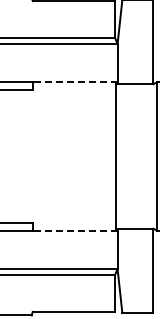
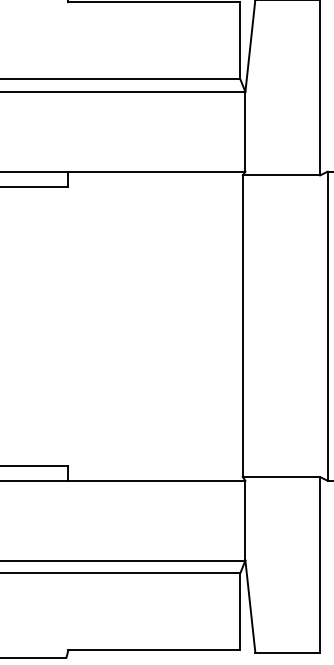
line: (74, 82) -> (155, 171), dashed -> solid
line: (74, 230) -> (155, 480), dashed -> solid

